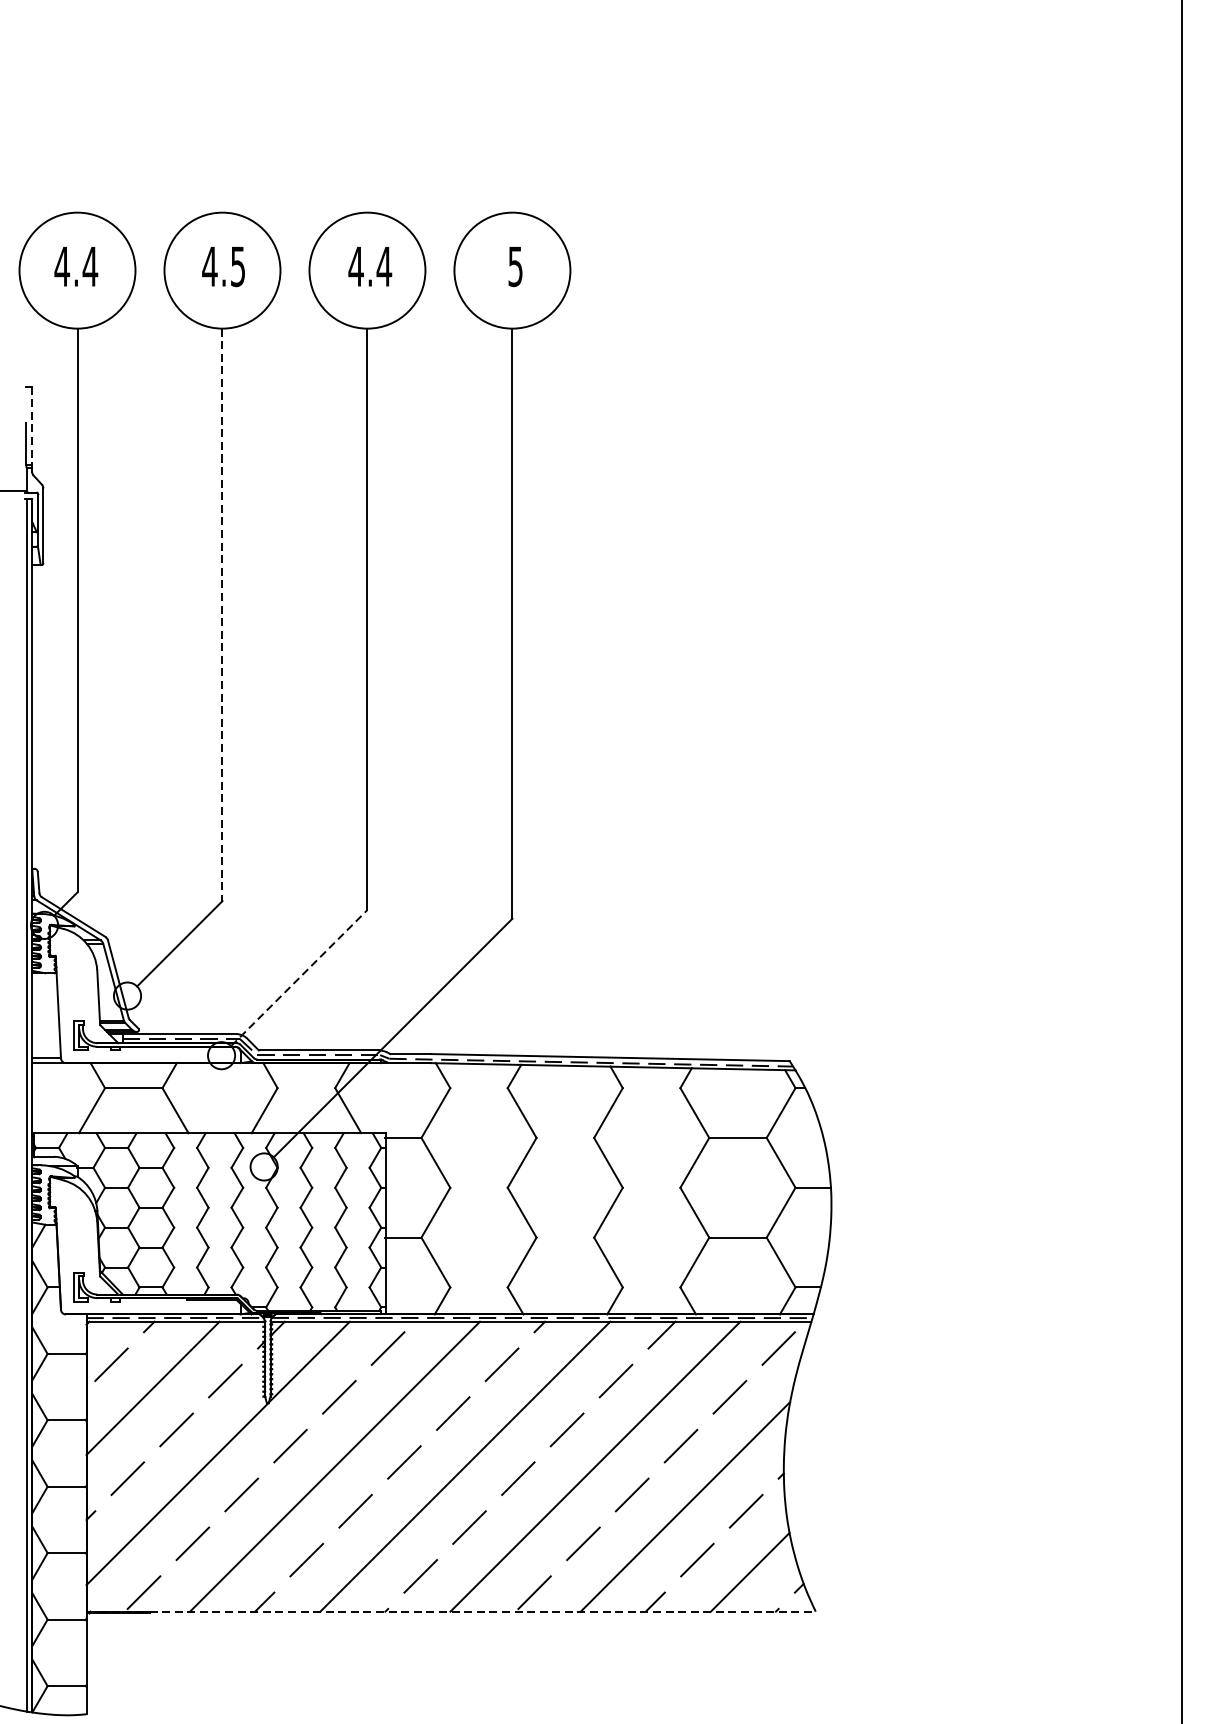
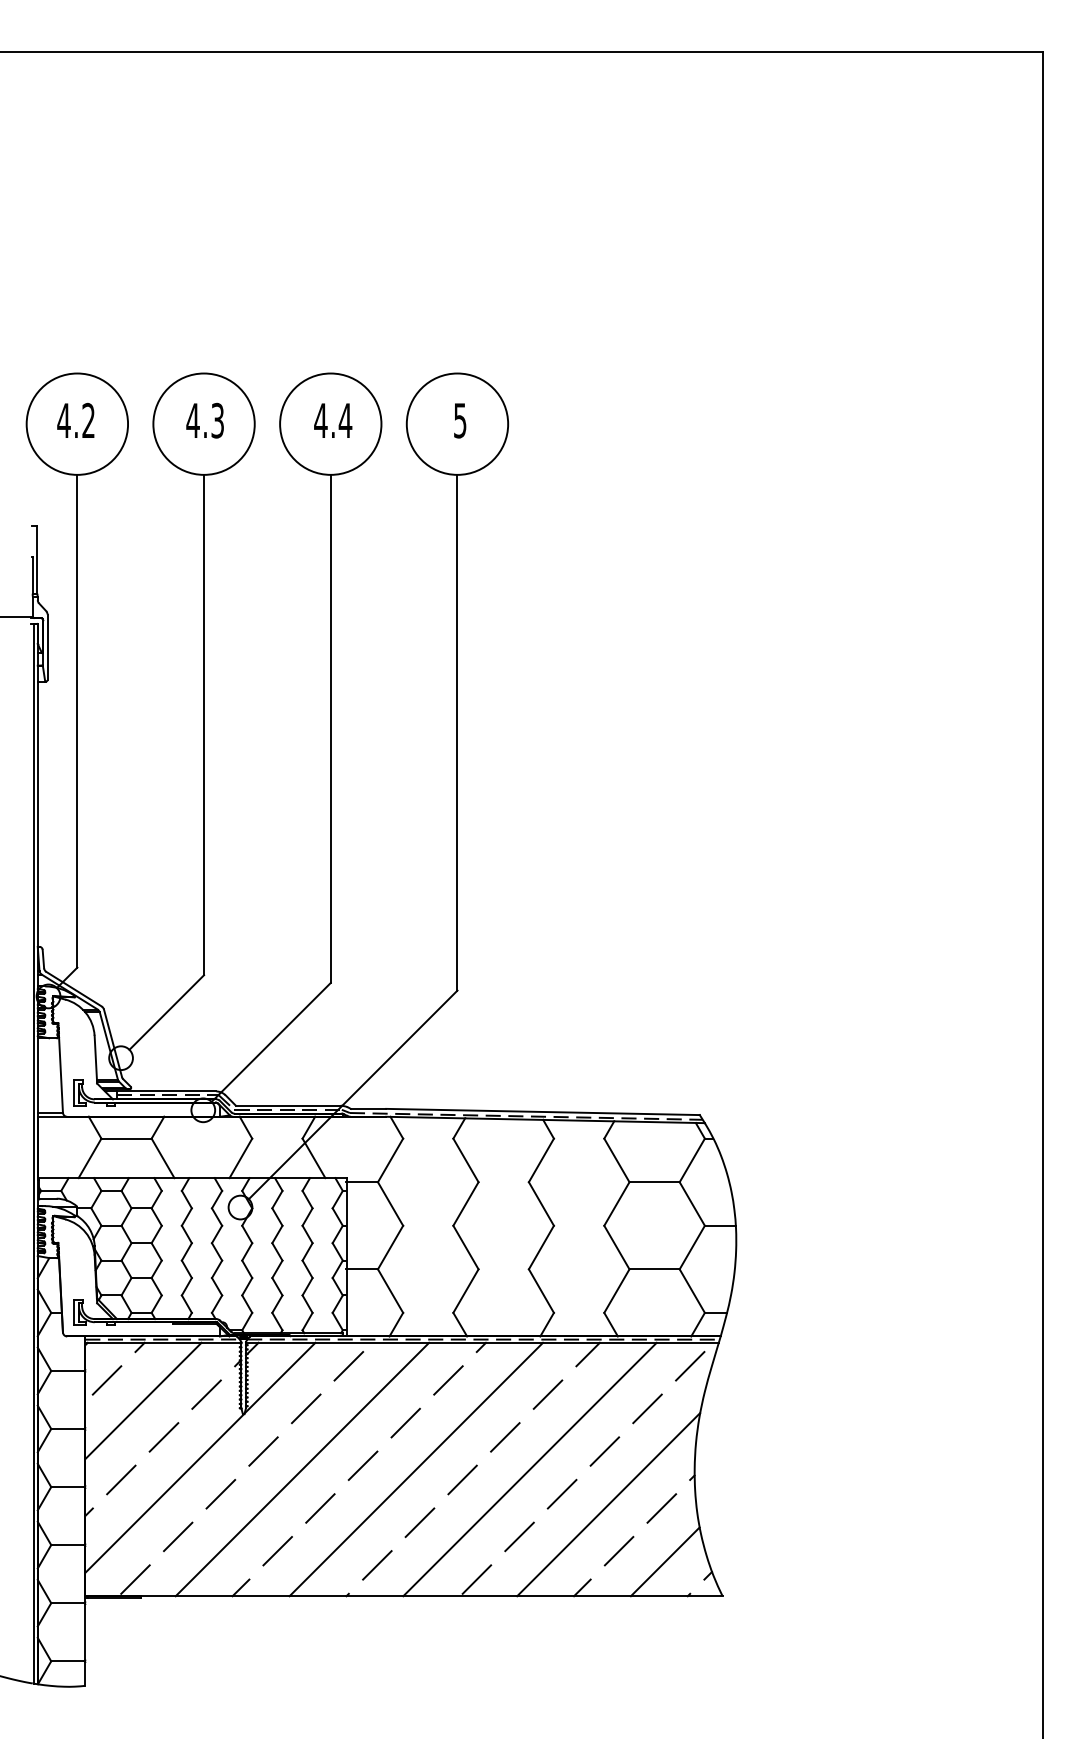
text: (90, 265) -> (88, 419), 4.4 -> 4.2
text: (237, 265) -> (217, 419), 4.5 -> 4.3
line: (31, 426) -> (37, 560), dashed -> solid
line: (222, 615) -> (204, 725), dashed -> solid
line: (299, 978) -> (271, 1042), dashed -> solid
line: (450, 1611) -> (403, 1596), dashed -> solid

